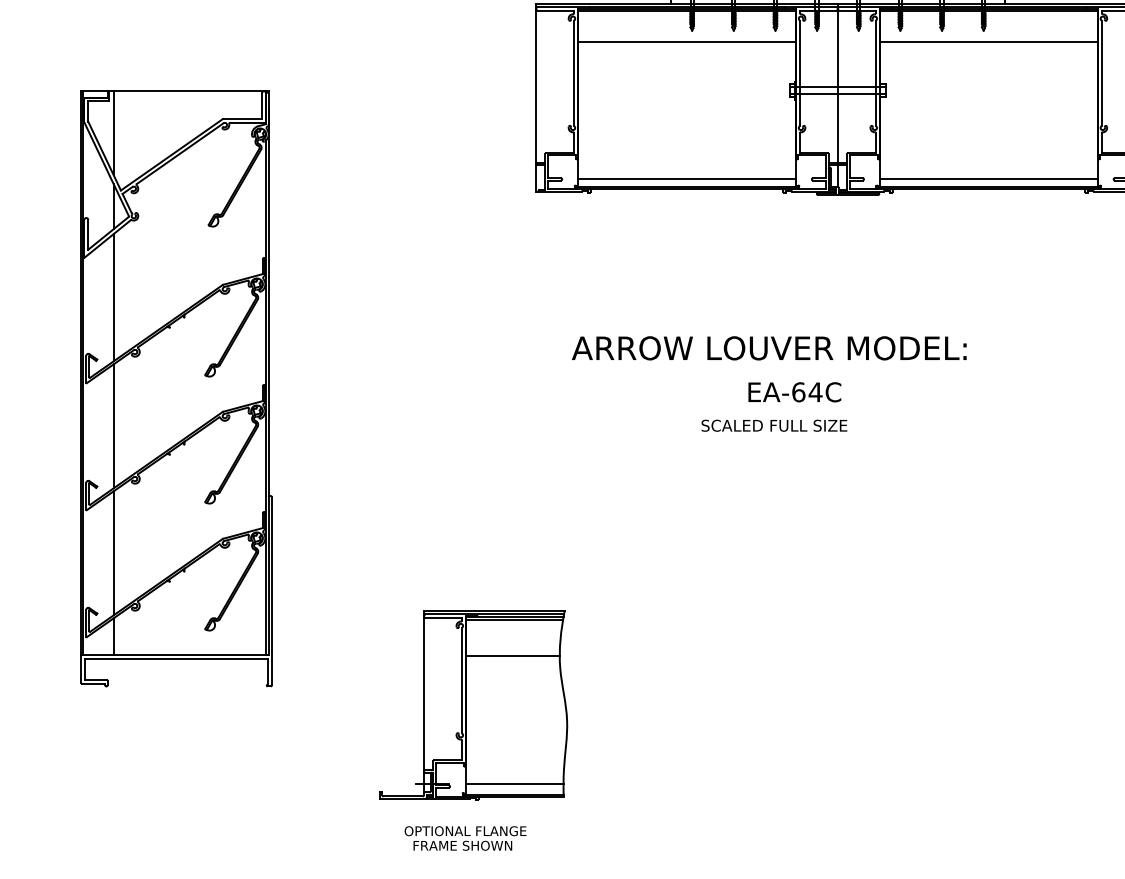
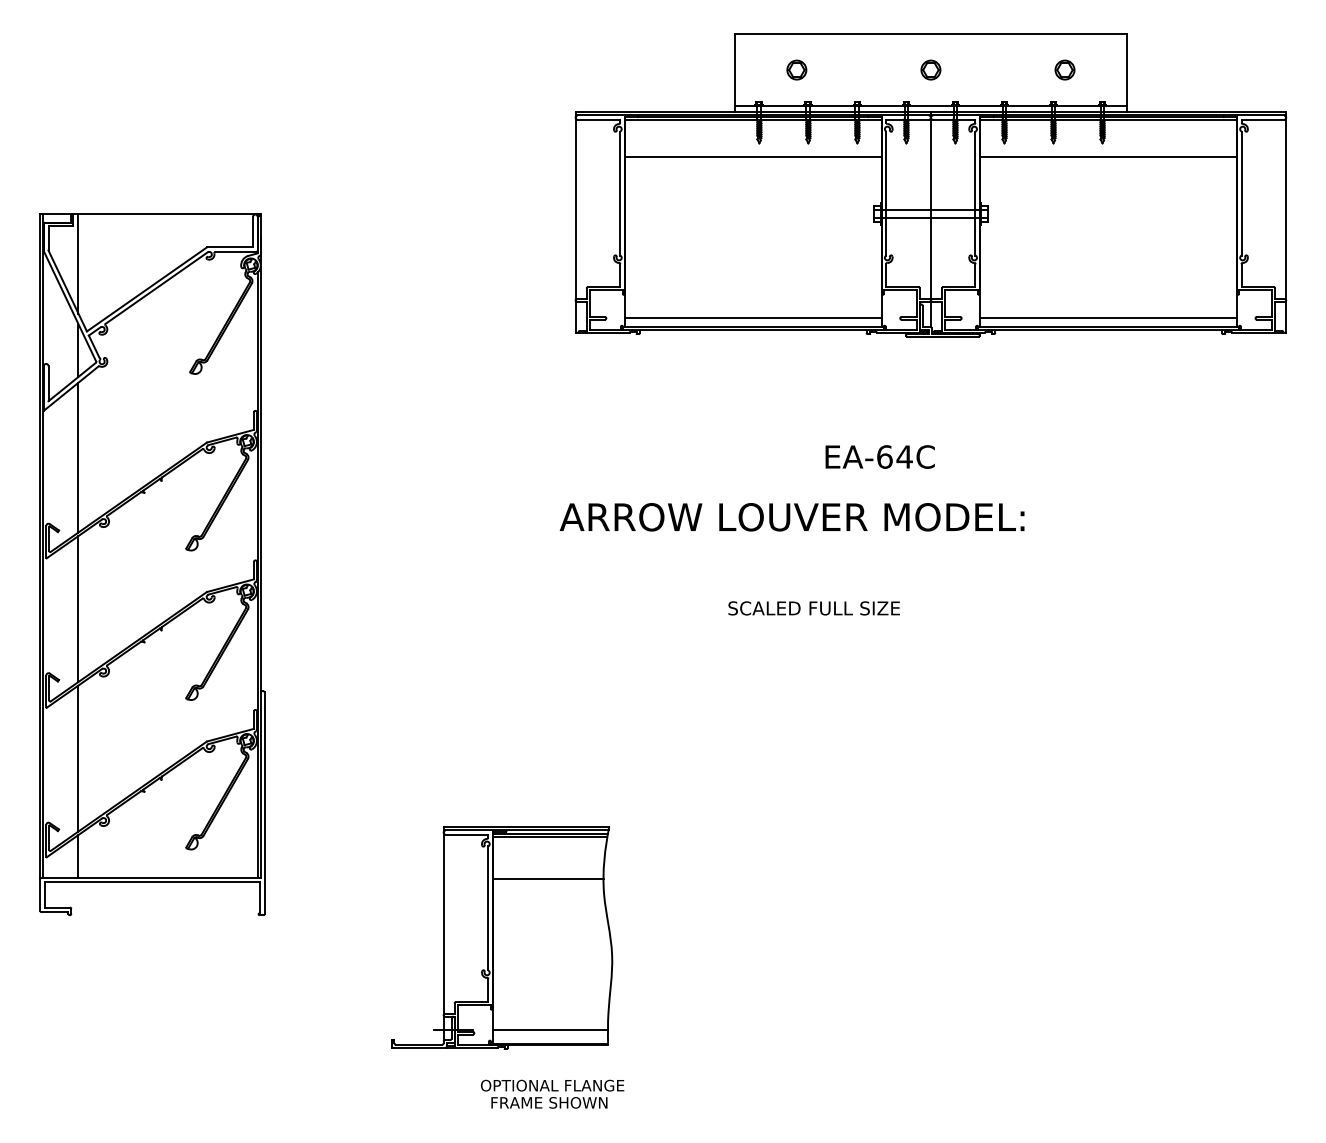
text: (768, 348) -> (791, 517), moved
text: (794, 391) -> (879, 456), moved
text: (773, 425) -> (813, 608), moved
text: (465, 837) -> (552, 1093), moved

